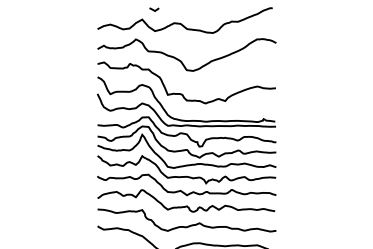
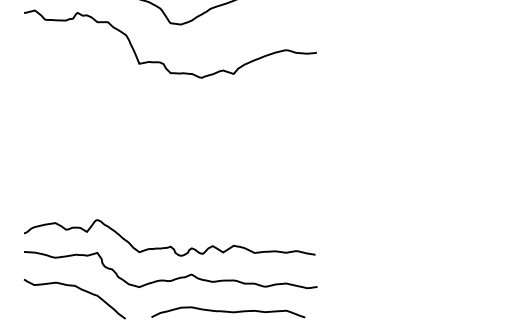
part: (186, 136) -> (170, 132), removed

